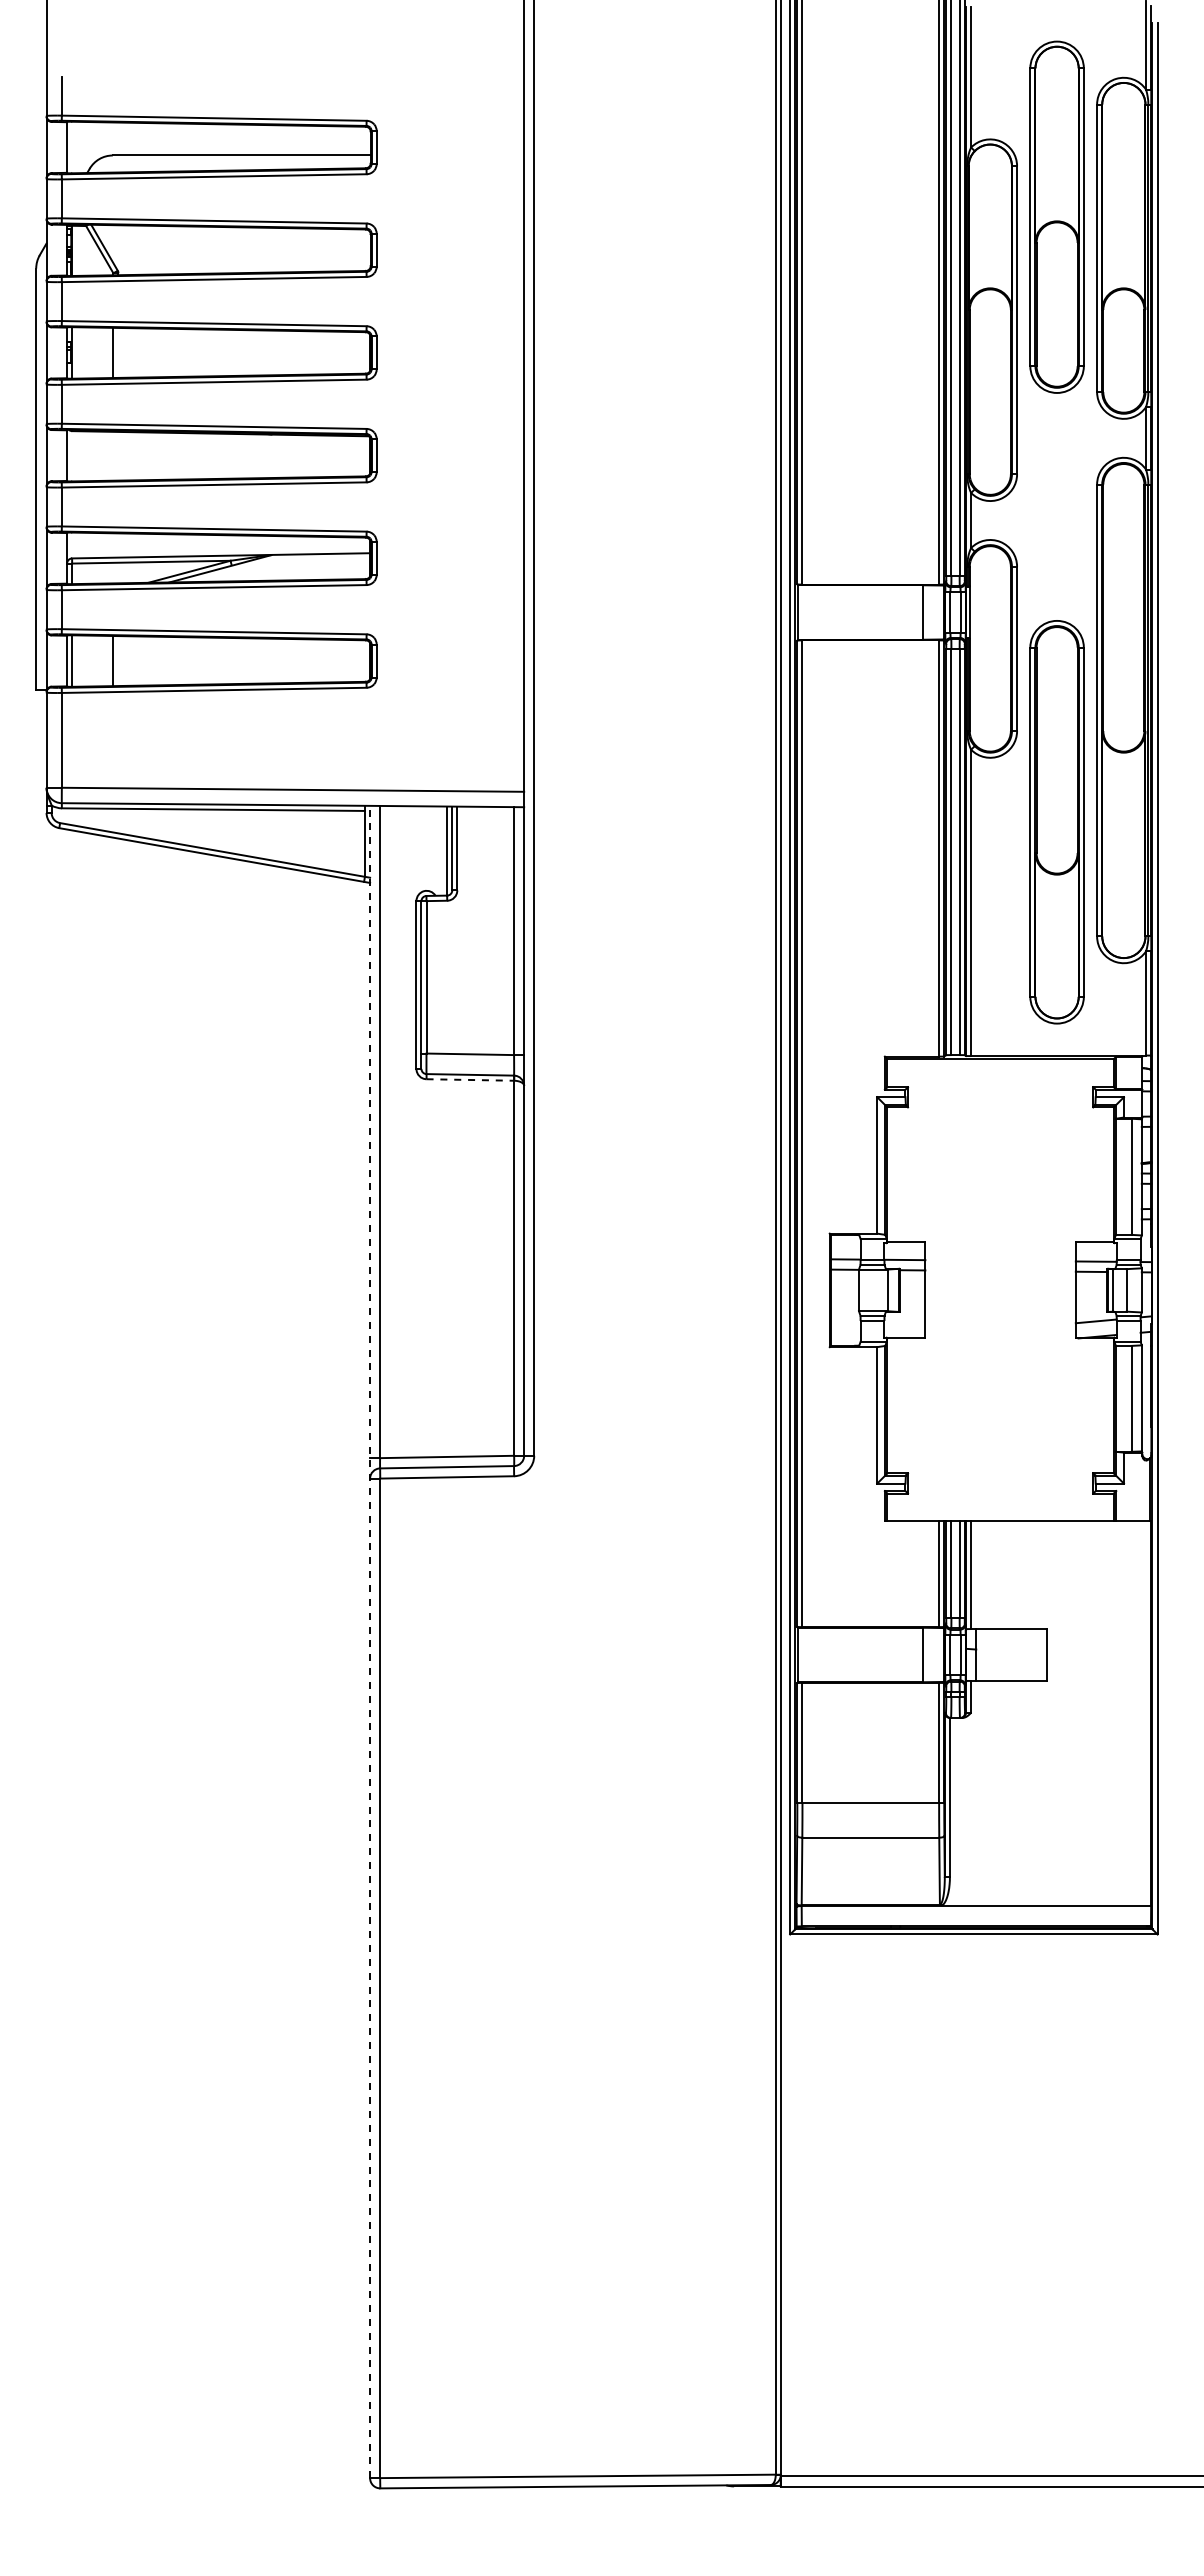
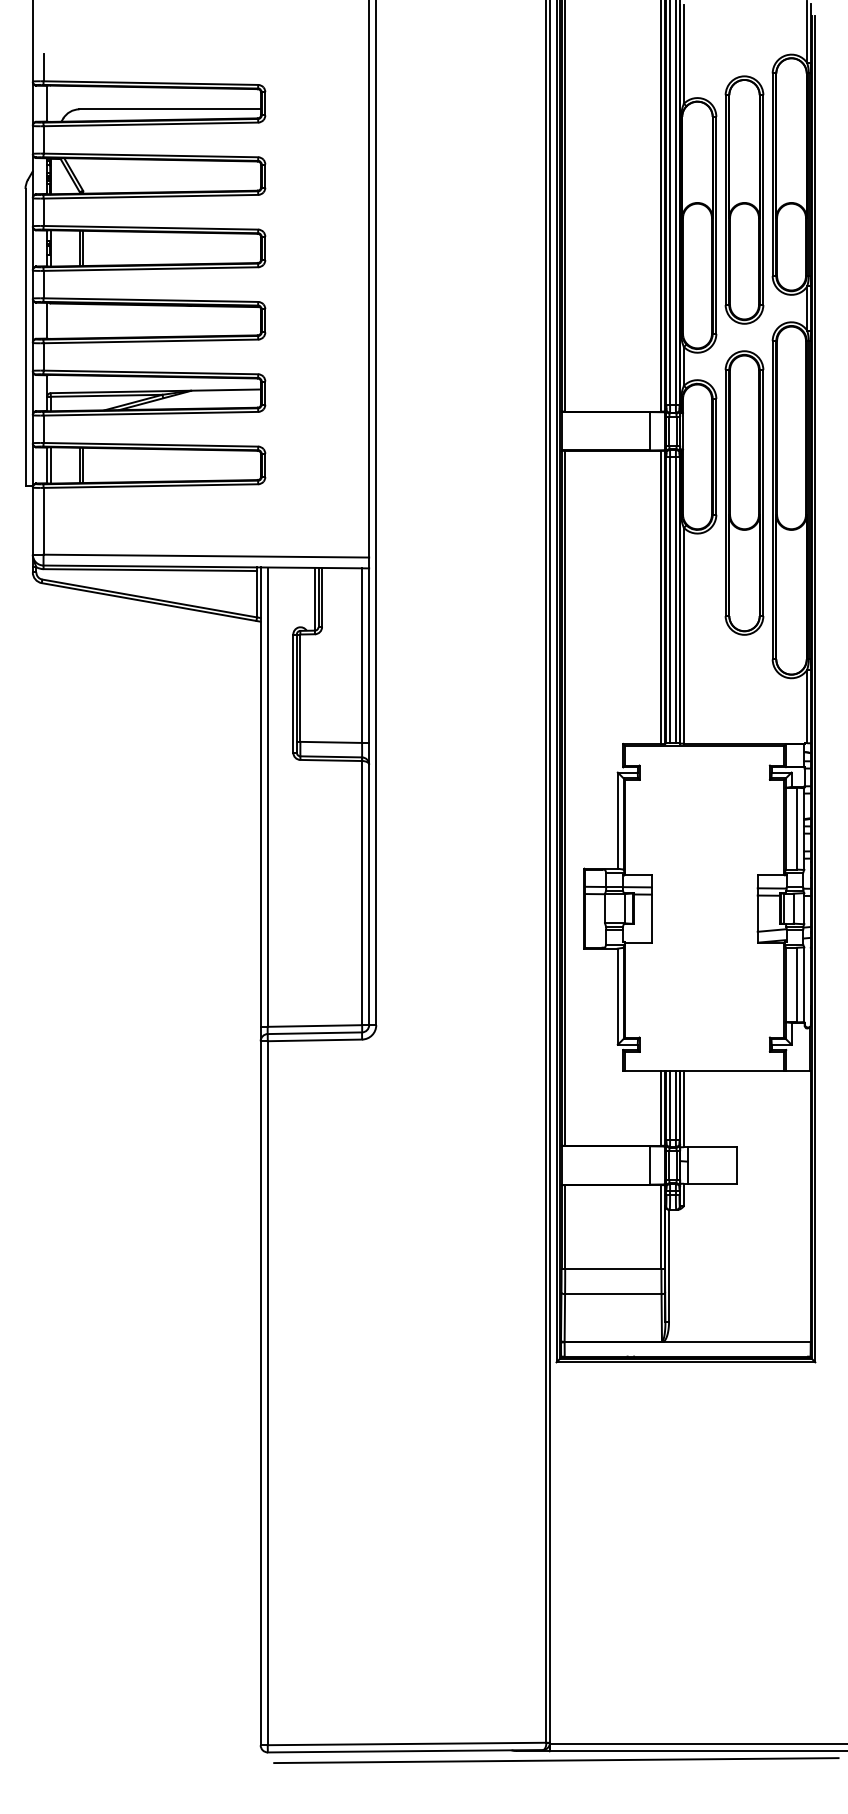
part: (1056, 216) -> (744, 199), moved
line: (118, 352) -> (83, 248), added
line: (118, 661) -> (83, 465), added
part: (1056, 822) -> (744, 493), moved
line: (470, 1079) -> (331, 760), dashed -> solid
line: (370, 1641) -> (260, 1155), dashed -> solid
line: (789, 2499) -> (556, 1760), added

